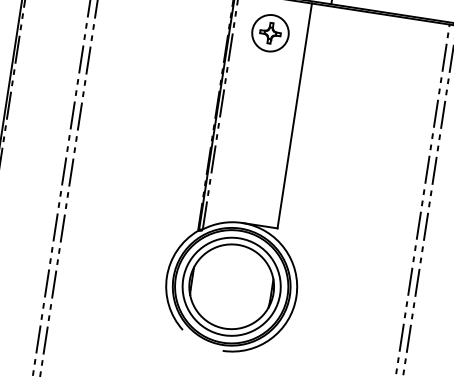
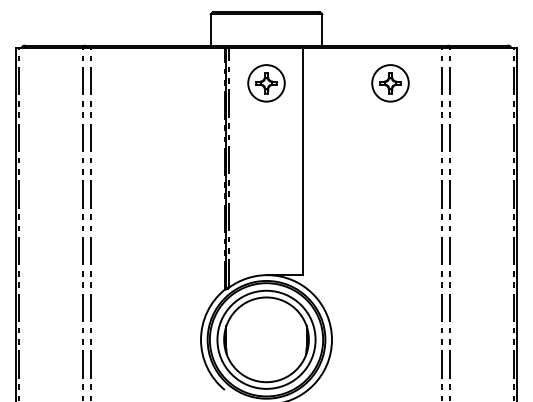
part: (393, 52) -> (390, 83), added

